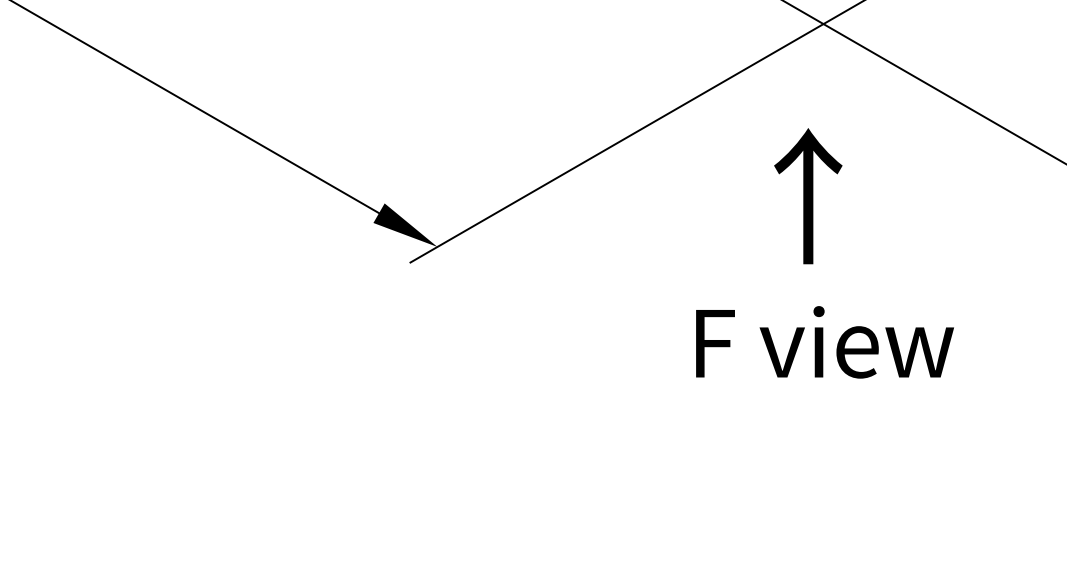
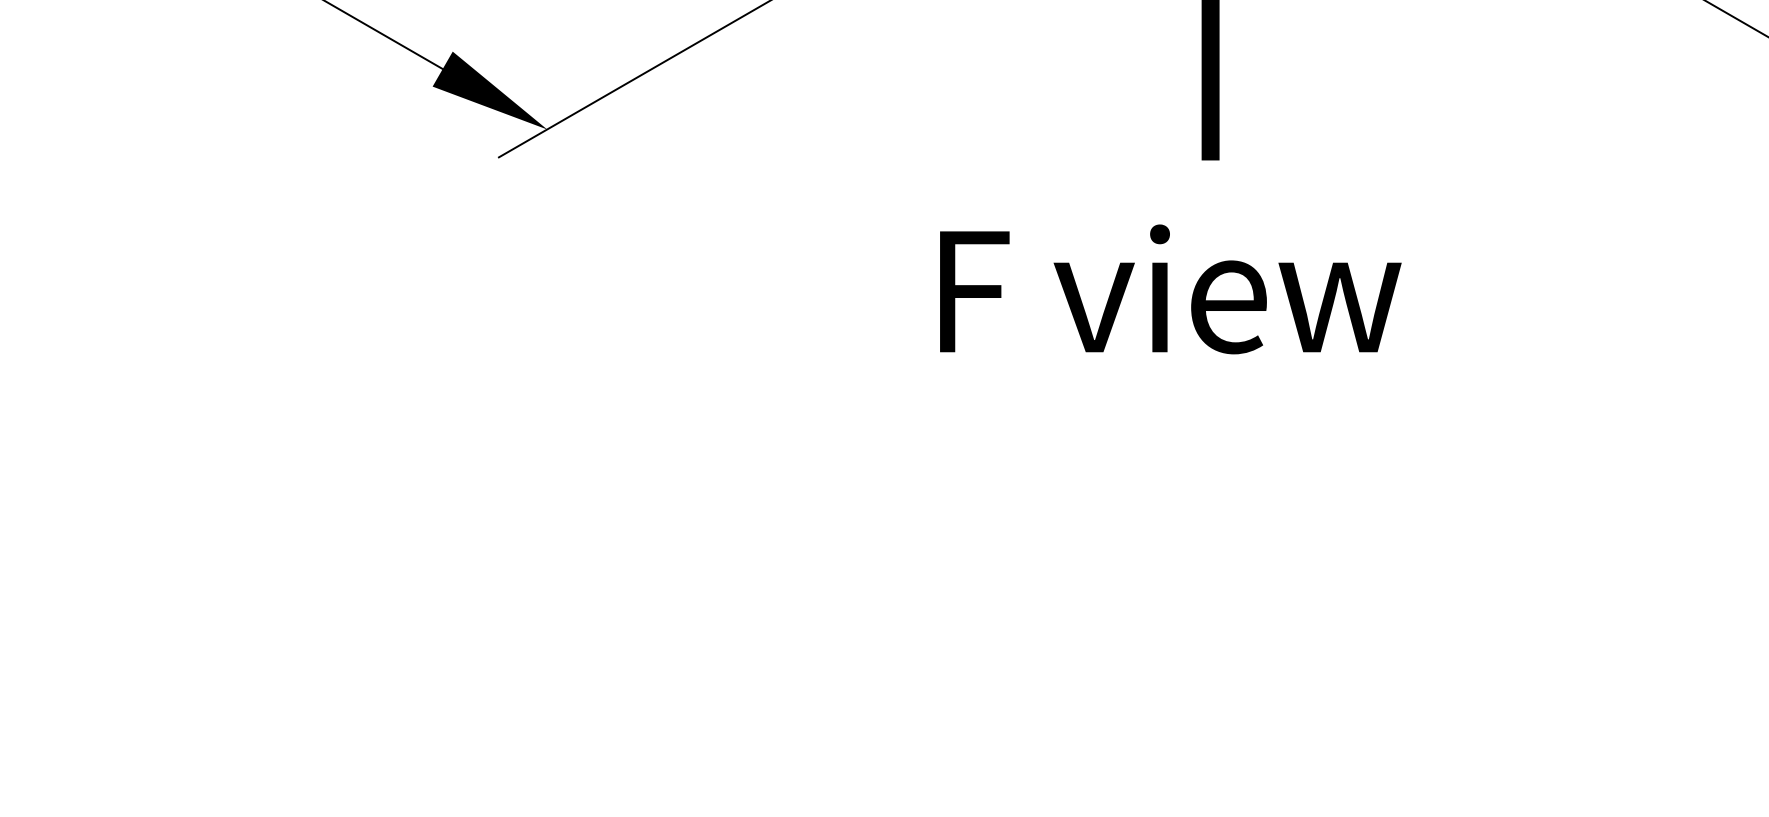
text: (824, 342) -> (1169, 289), moved

